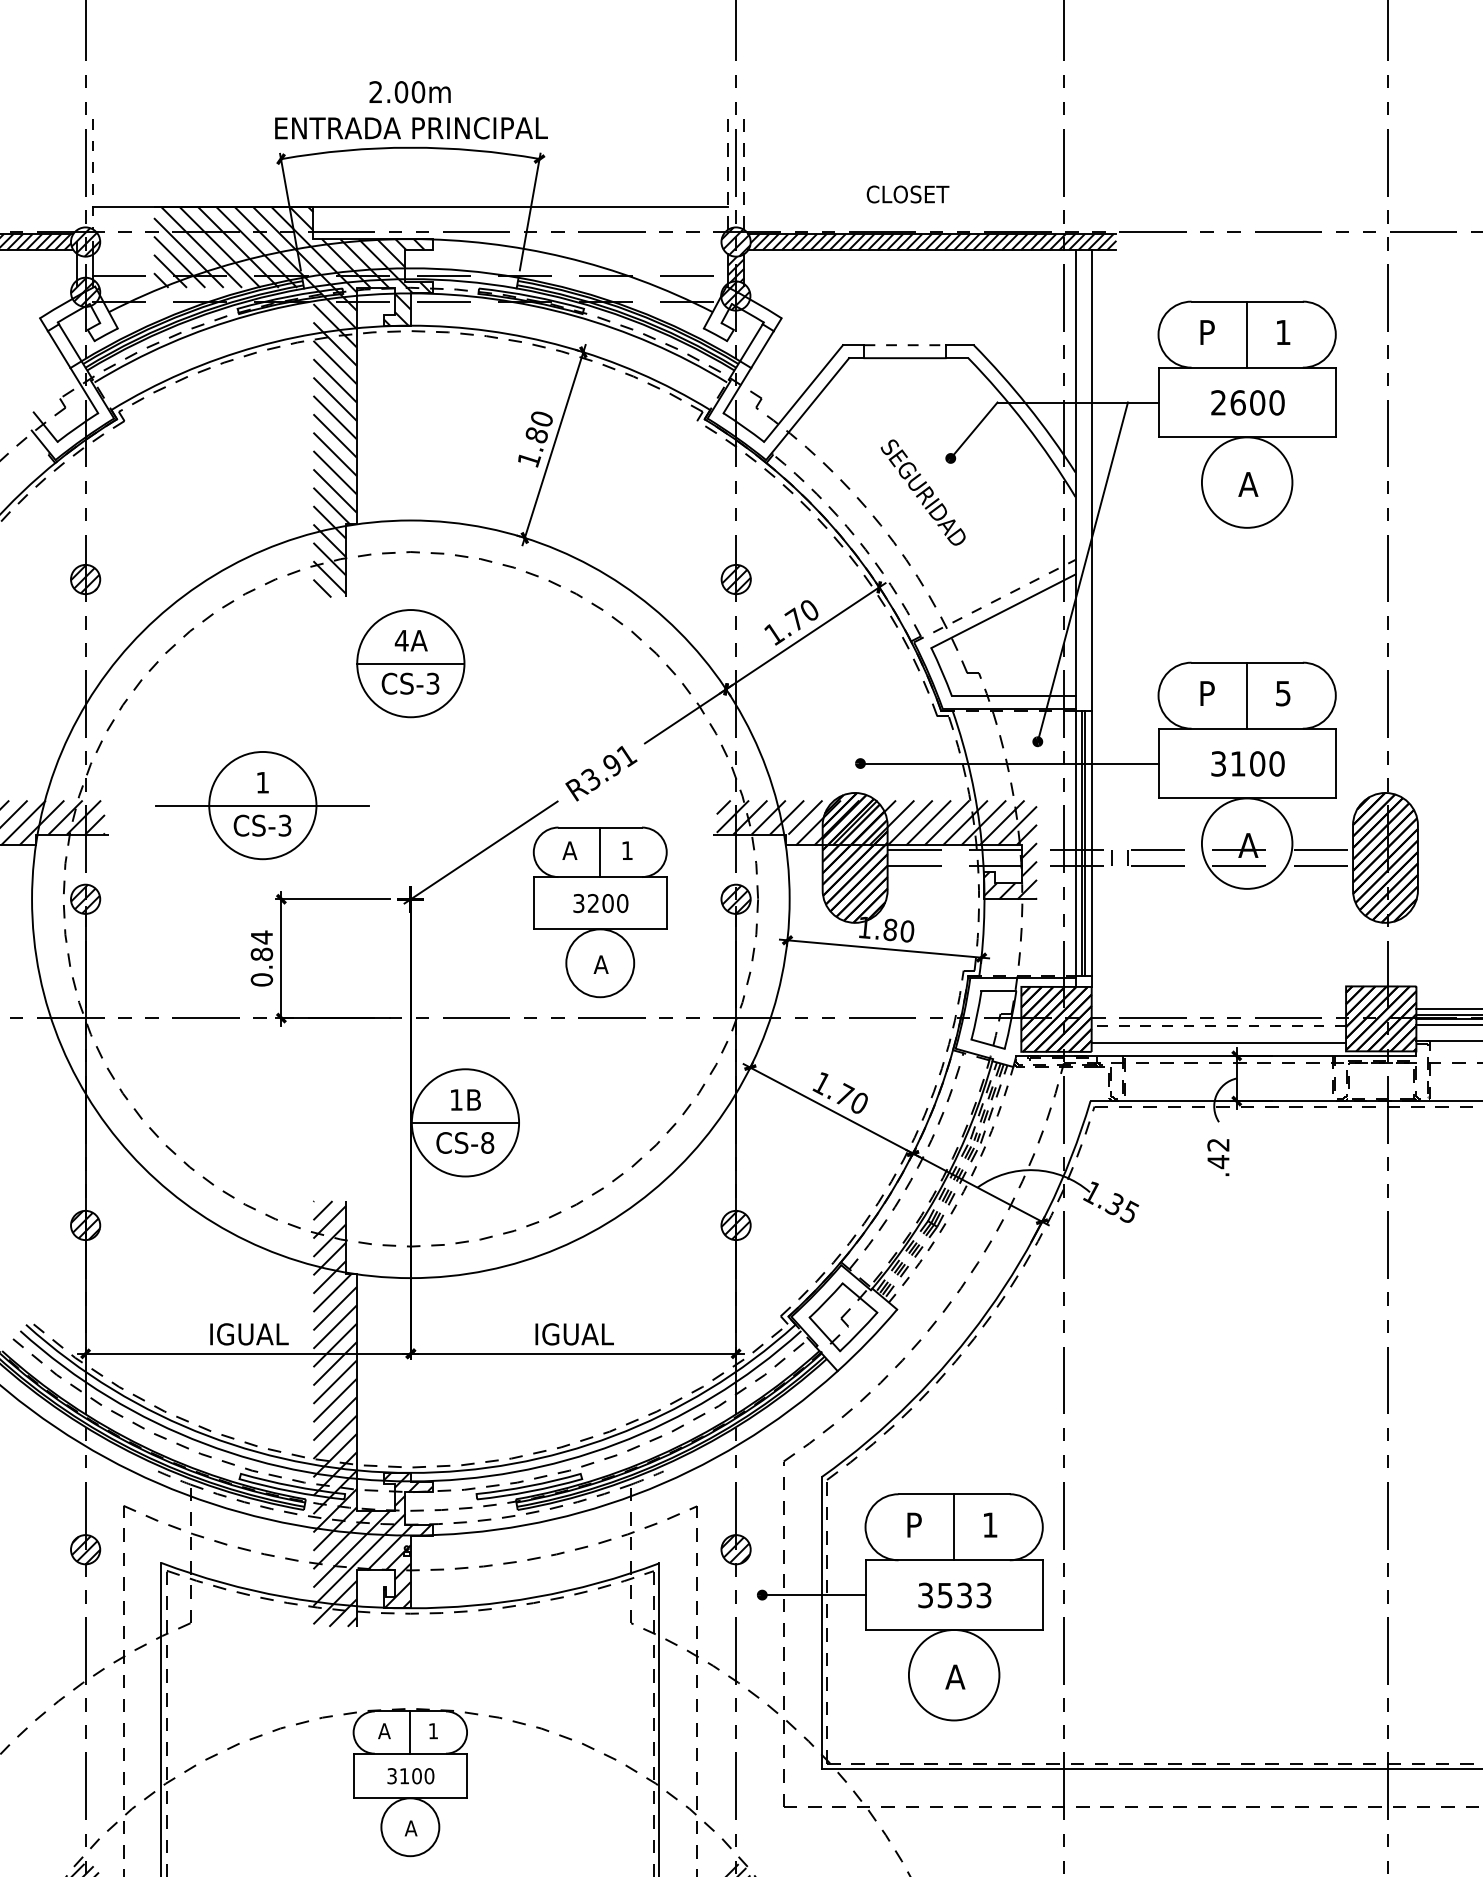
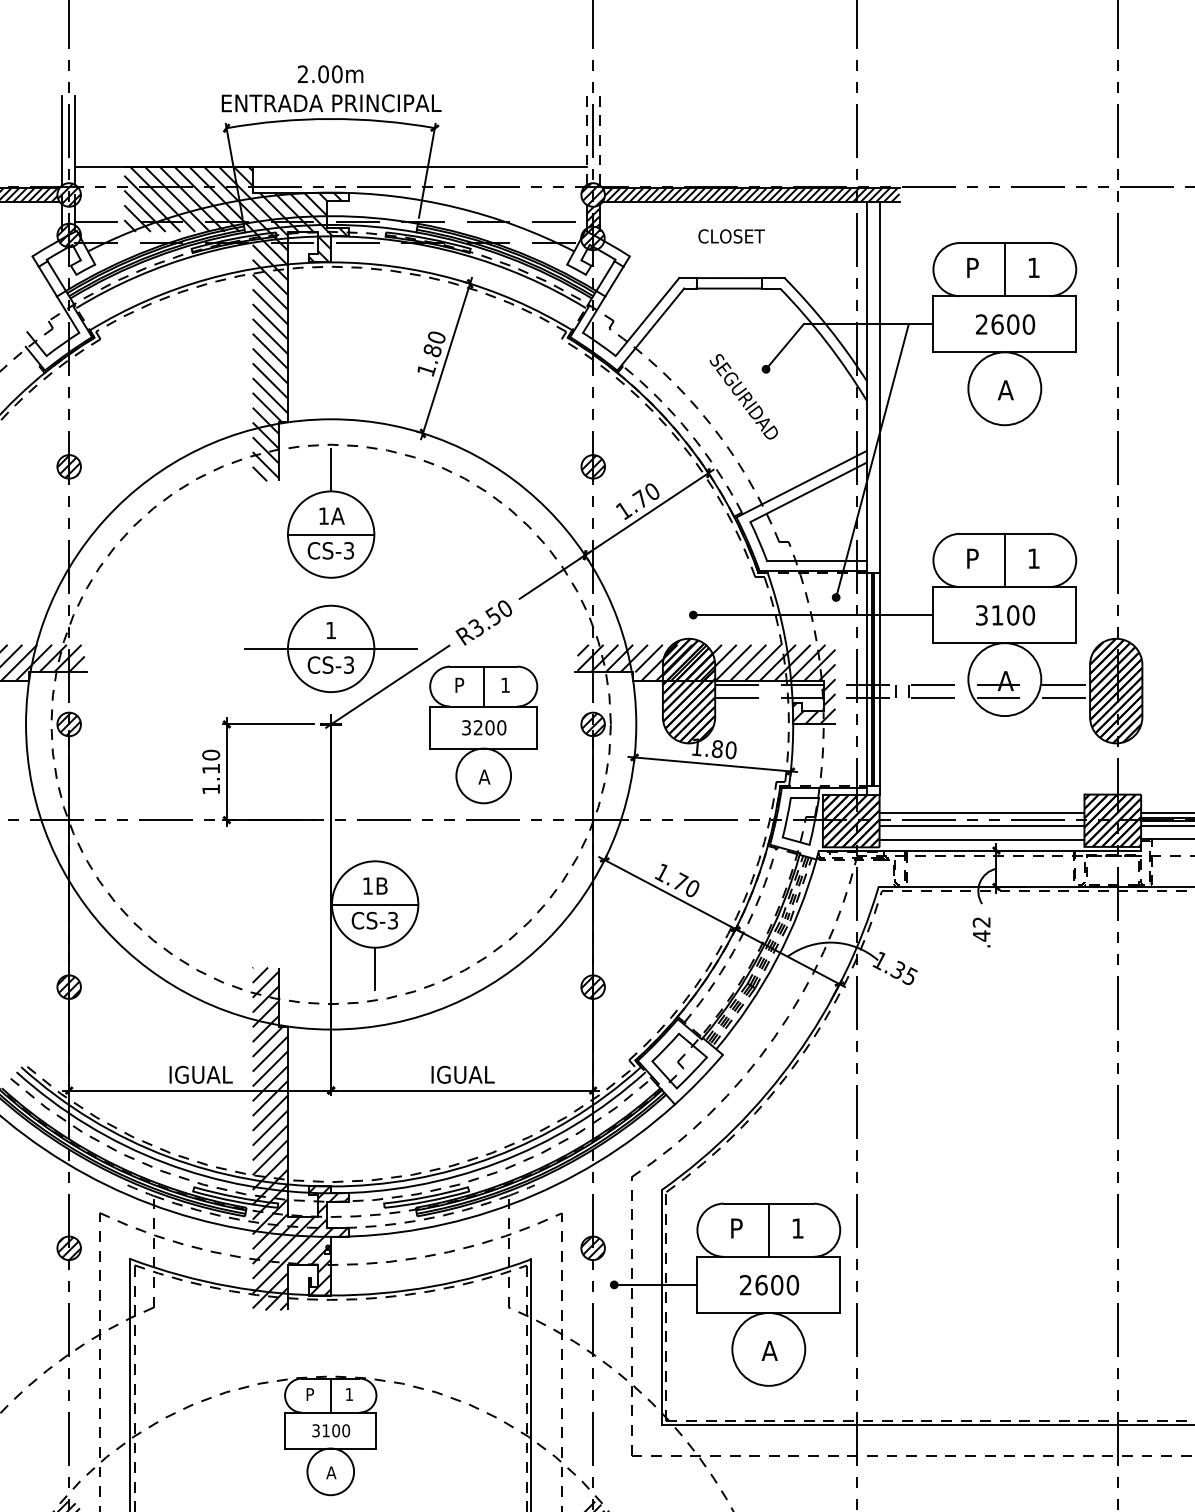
line: (76, 174) -> (61, 140), added
line: (93, 174) -> (75, 140), dashed -> solid
text: (907, 194) -> (731, 236), moved
line: (905, 345) -> (729, 278), dashed -> solid
line: (410, 583) -> (330, 470), added
line: (994, 601) -> (801, 484), dashed -> solid
text: (401, 640) -> (323, 515), 4A -> 1A
text: (1283, 693) -> (1034, 558), 5 -> 1
text: (619, 760) -> (499, 612), R3.91 -> R3.50
part: (262, 805) -> (330, 648), moved
text: (569, 850) -> (458, 685), A -> P
text: (261, 958) -> (210, 772), 0.84 -> 1.10
line: (1218, 1009) -> (981, 813), added
line: (1218, 1025) -> (981, 826), dashed -> solid
text: (487, 1142) -> (392, 920), CS-8 -> CS-3
arc: (963, 1191) -> (776, 959), dashed -> solid
line: (465, 1202) -> (375, 968), added
text: (954, 1595) -> (769, 1285), 3533 -> 2600
text: (384, 1731) -> (309, 1394), A -> P

